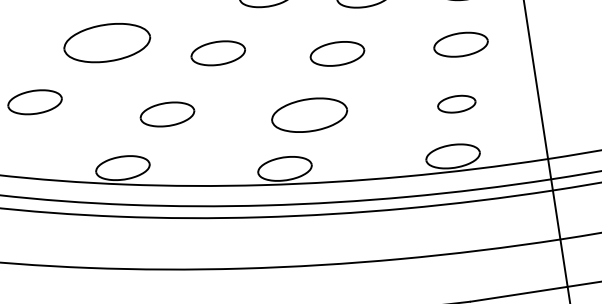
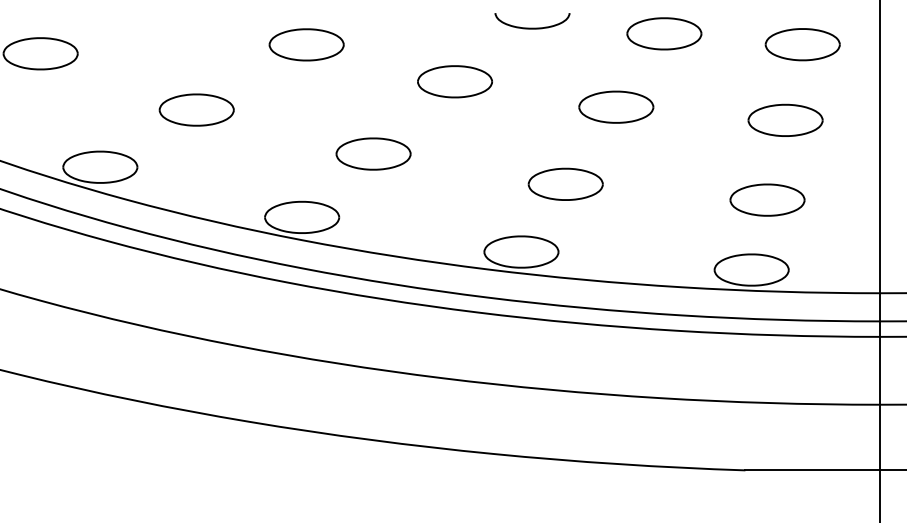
part: (107, 42) -> (306, 44), size x0.62
part: (456, 103) -> (767, 199), size x1.43
part: (309, 114) -> (565, 183), size x0.71

